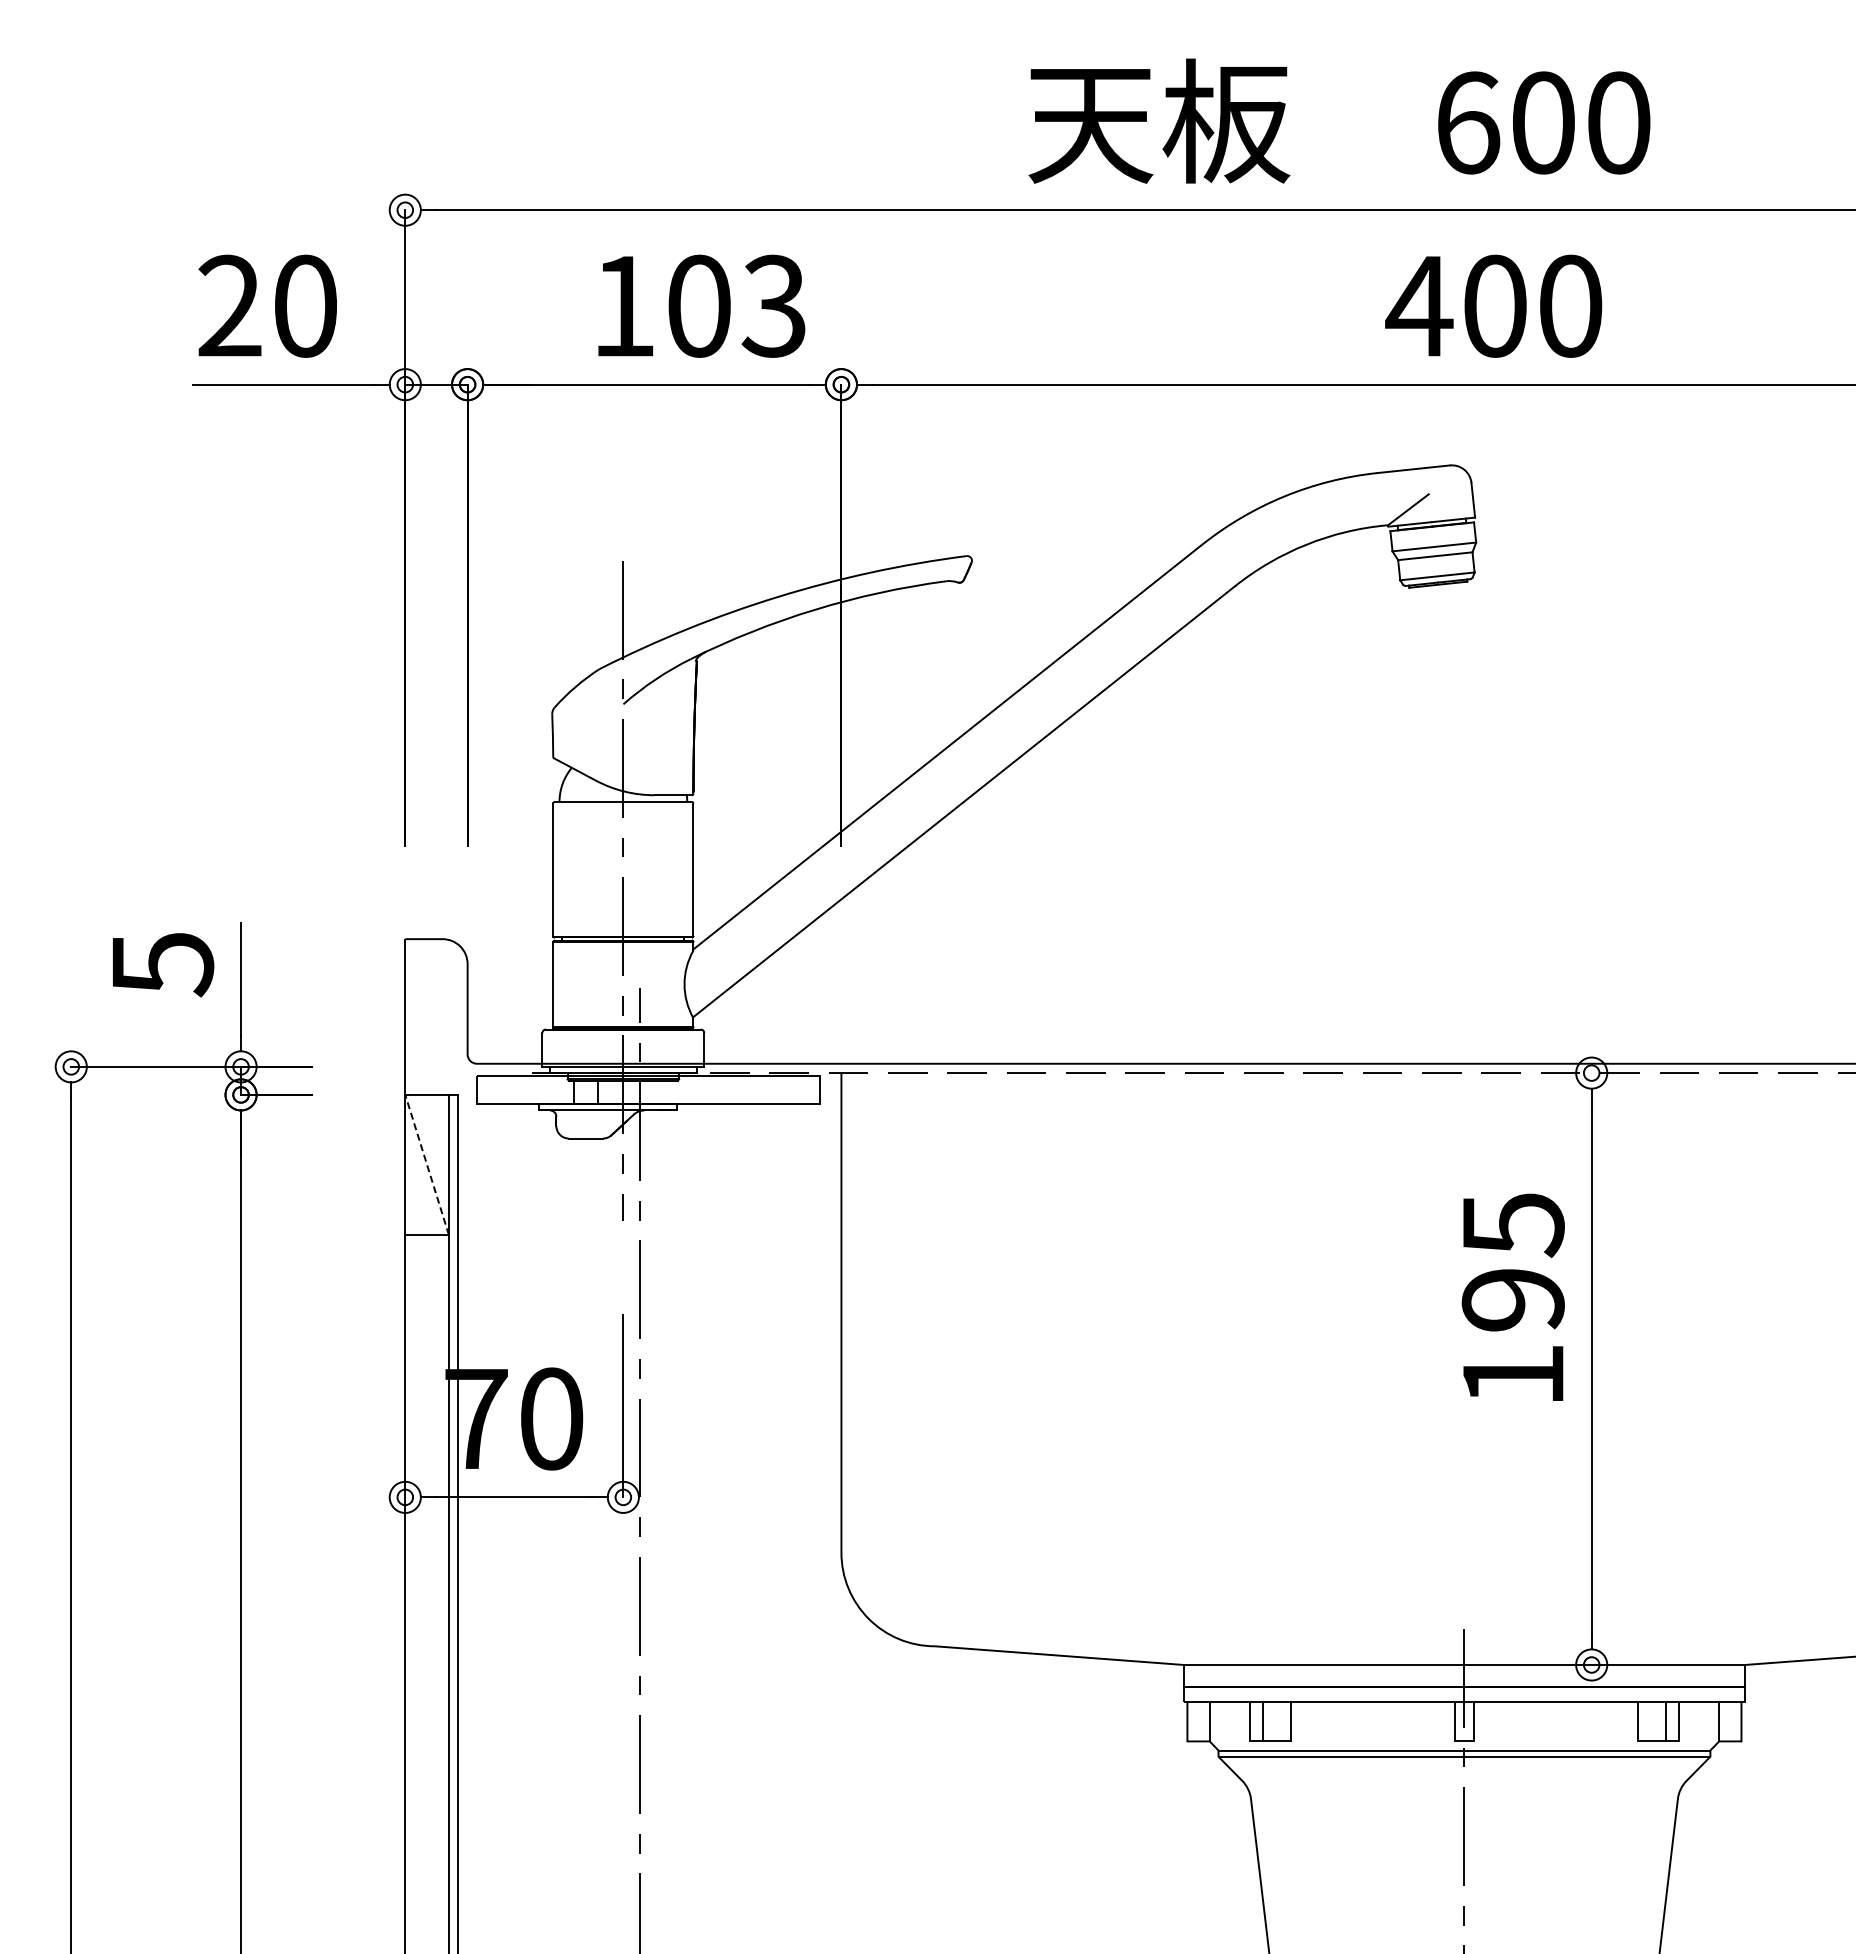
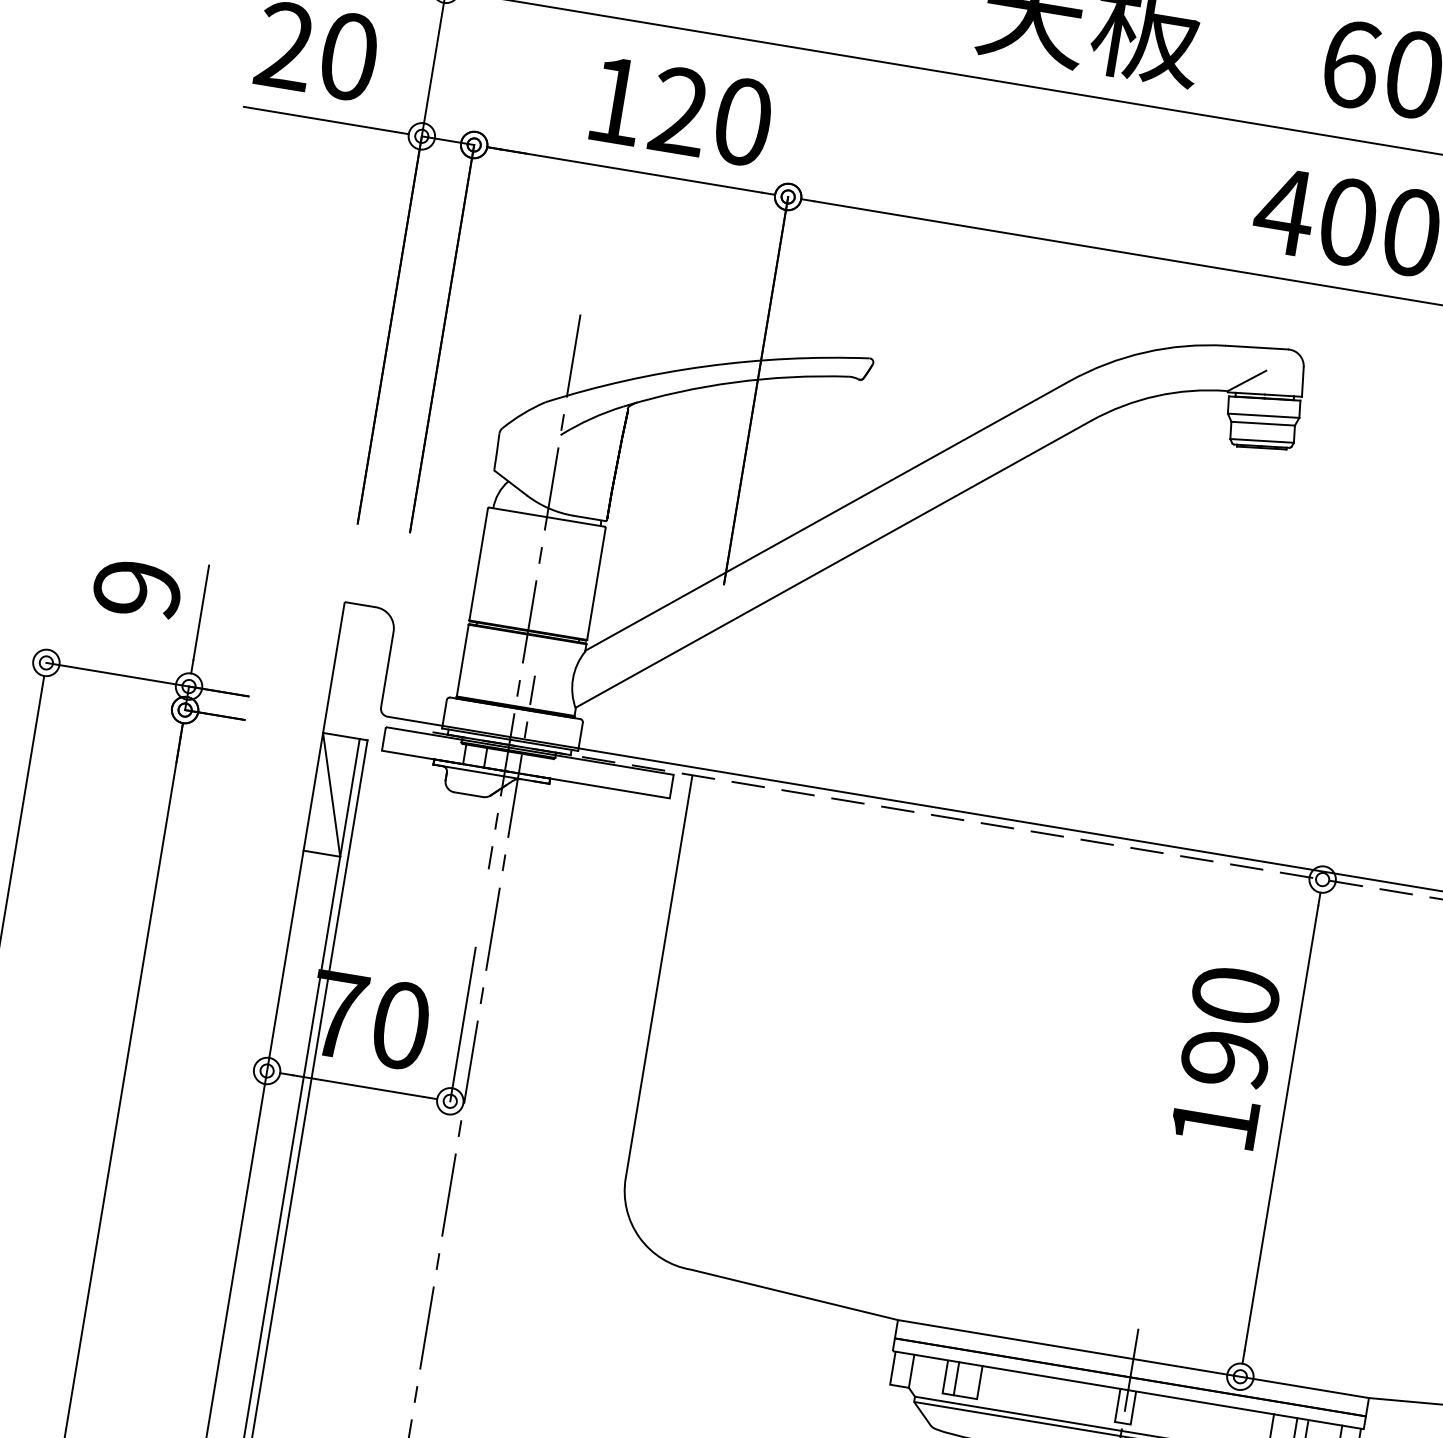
text: (736, 305) -> (711, 115), 103 -> 120
text: (162, 965) -> (137, 590), 5 -> 9
line: (426, 1164) -> (331, 794), dashed -> solid
text: (1512, 1225) -> (1234, 996), 195 -> 190

